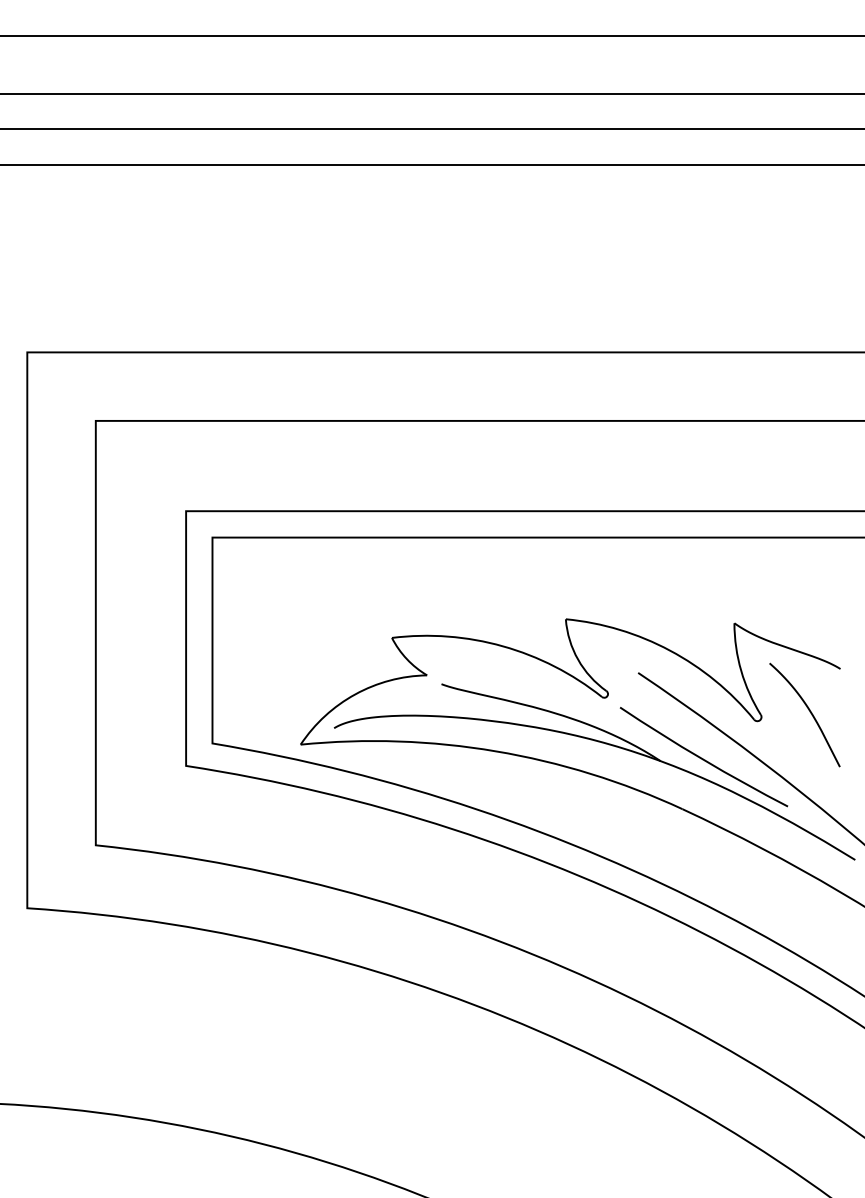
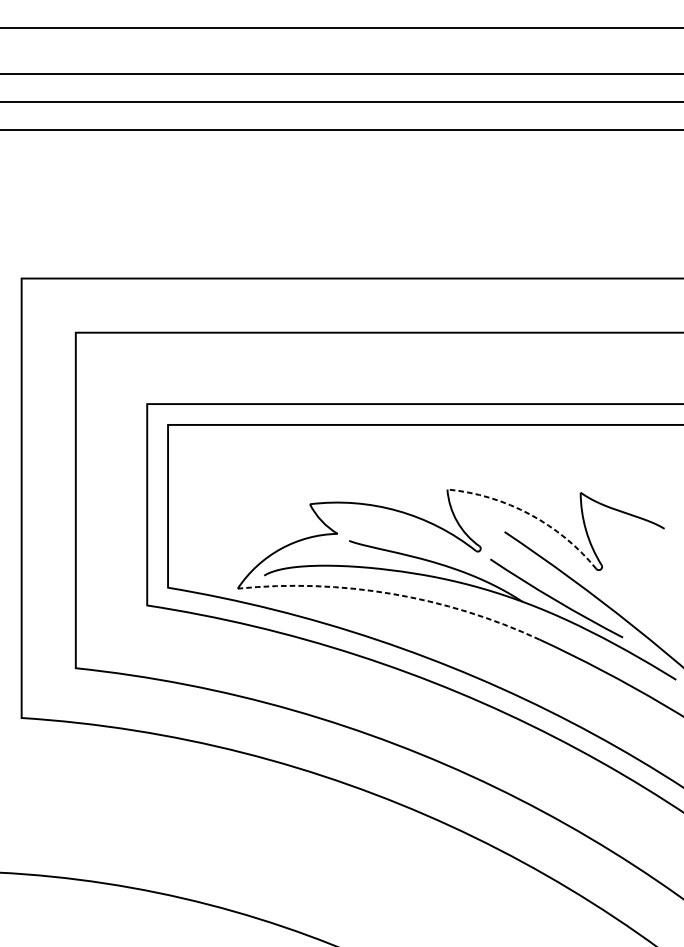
arc: (670, 650) -> (530, 514), solid -> dashed
curve: (809, 712) -> (640, 563), removed
arc: (495, 751) -> (391, 594), solid -> dashed

